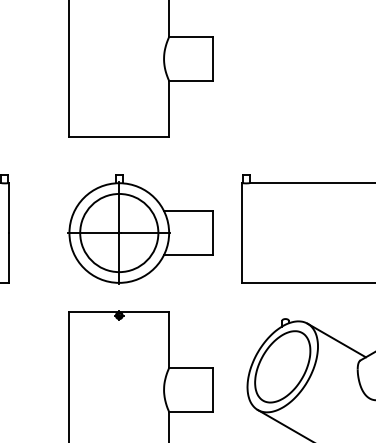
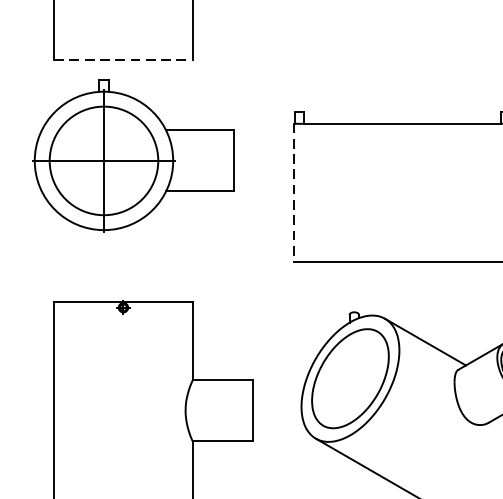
line: (119, 137) -> (123, 60), solid -> dashed
part: (140, 229) -> (133, 155), moved
line: (242, 233) -> (294, 193), solid -> dashed

